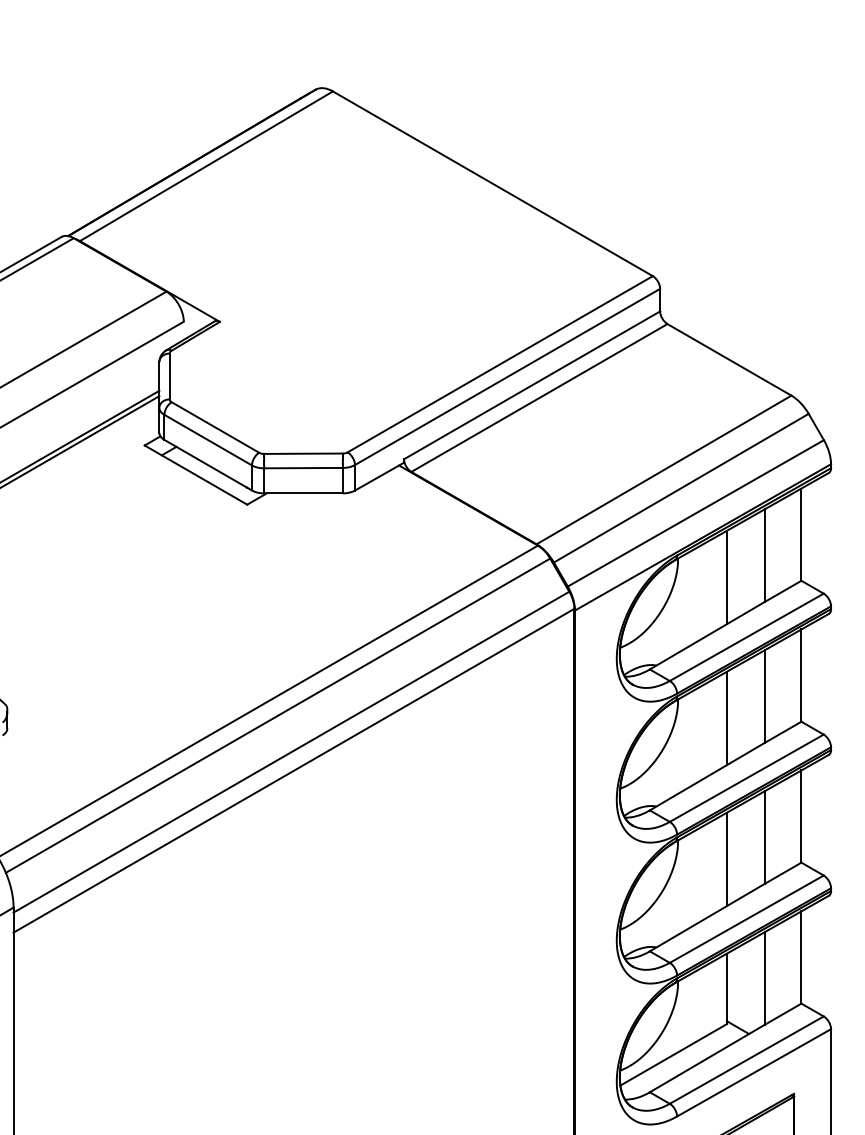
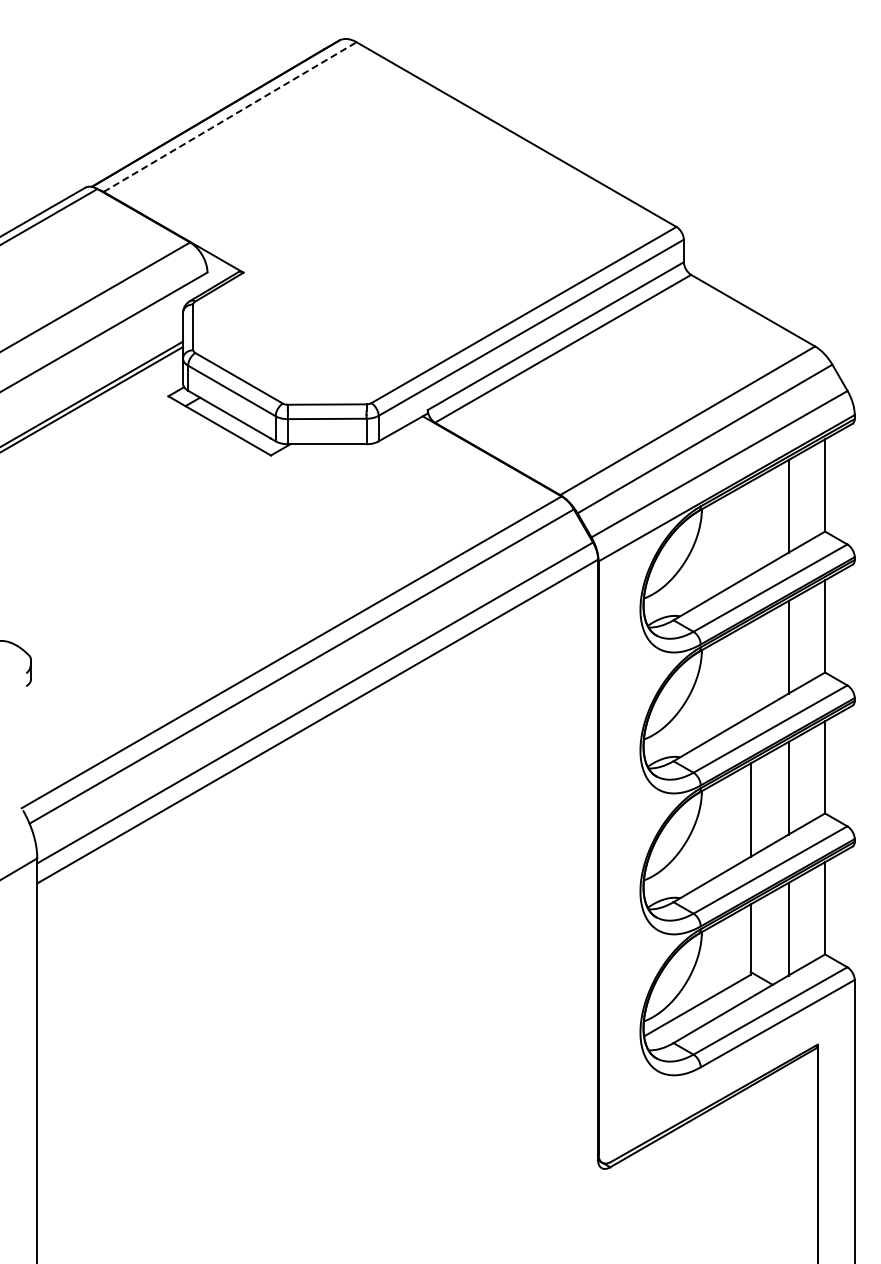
line: (206, 166) -> (230, 117), solid -> dashed
line: (726, 576) -> (750, 527), removed
line: (726, 717) -> (750, 668), removed

